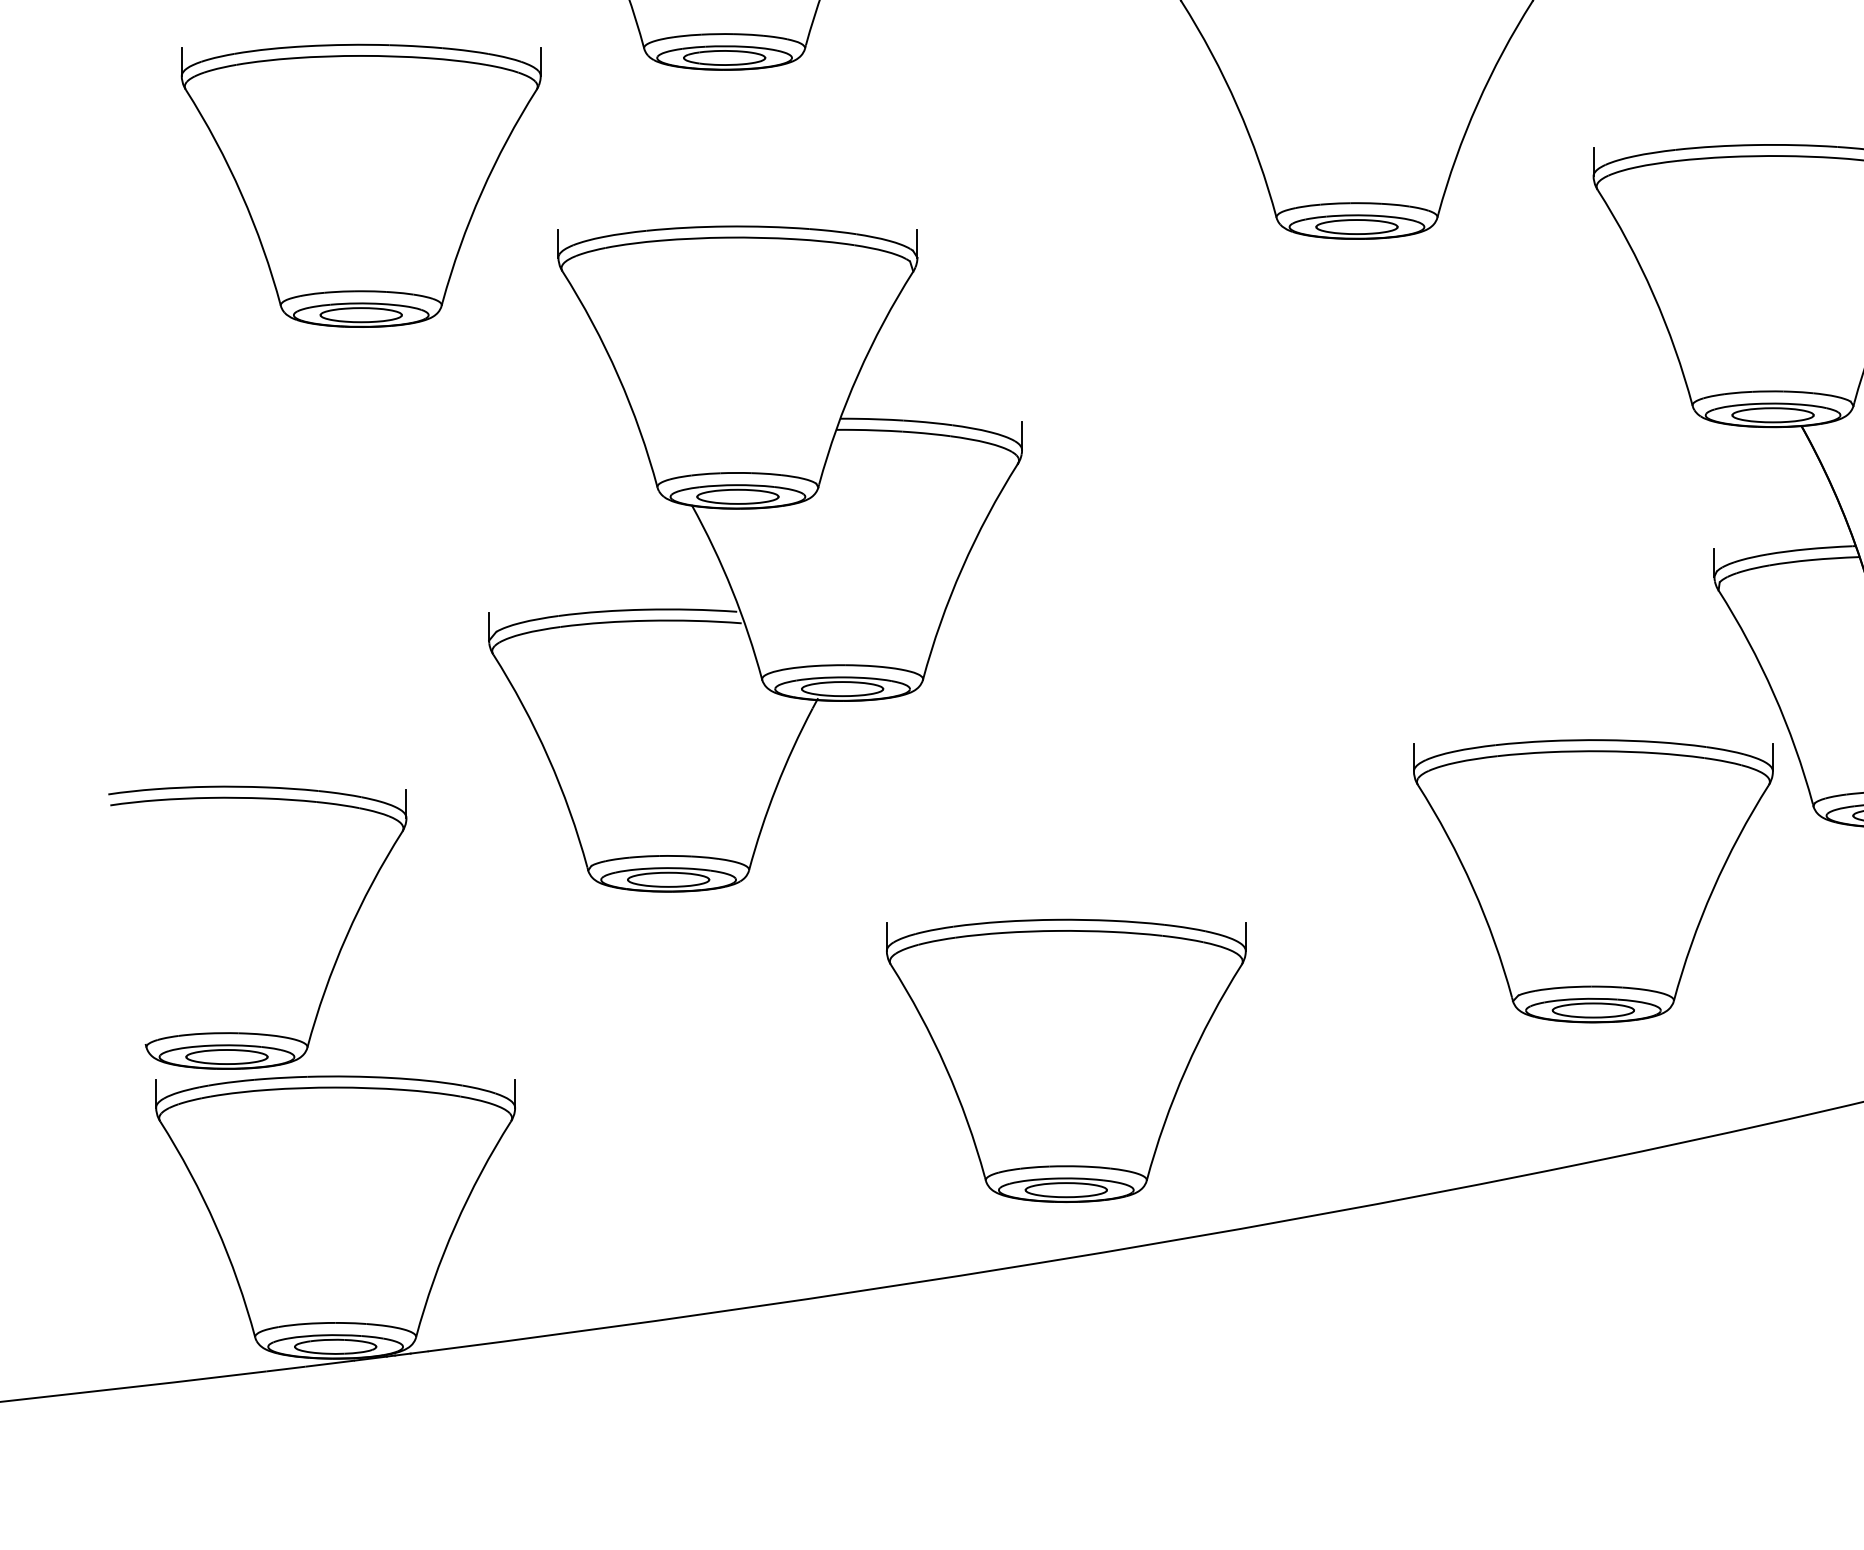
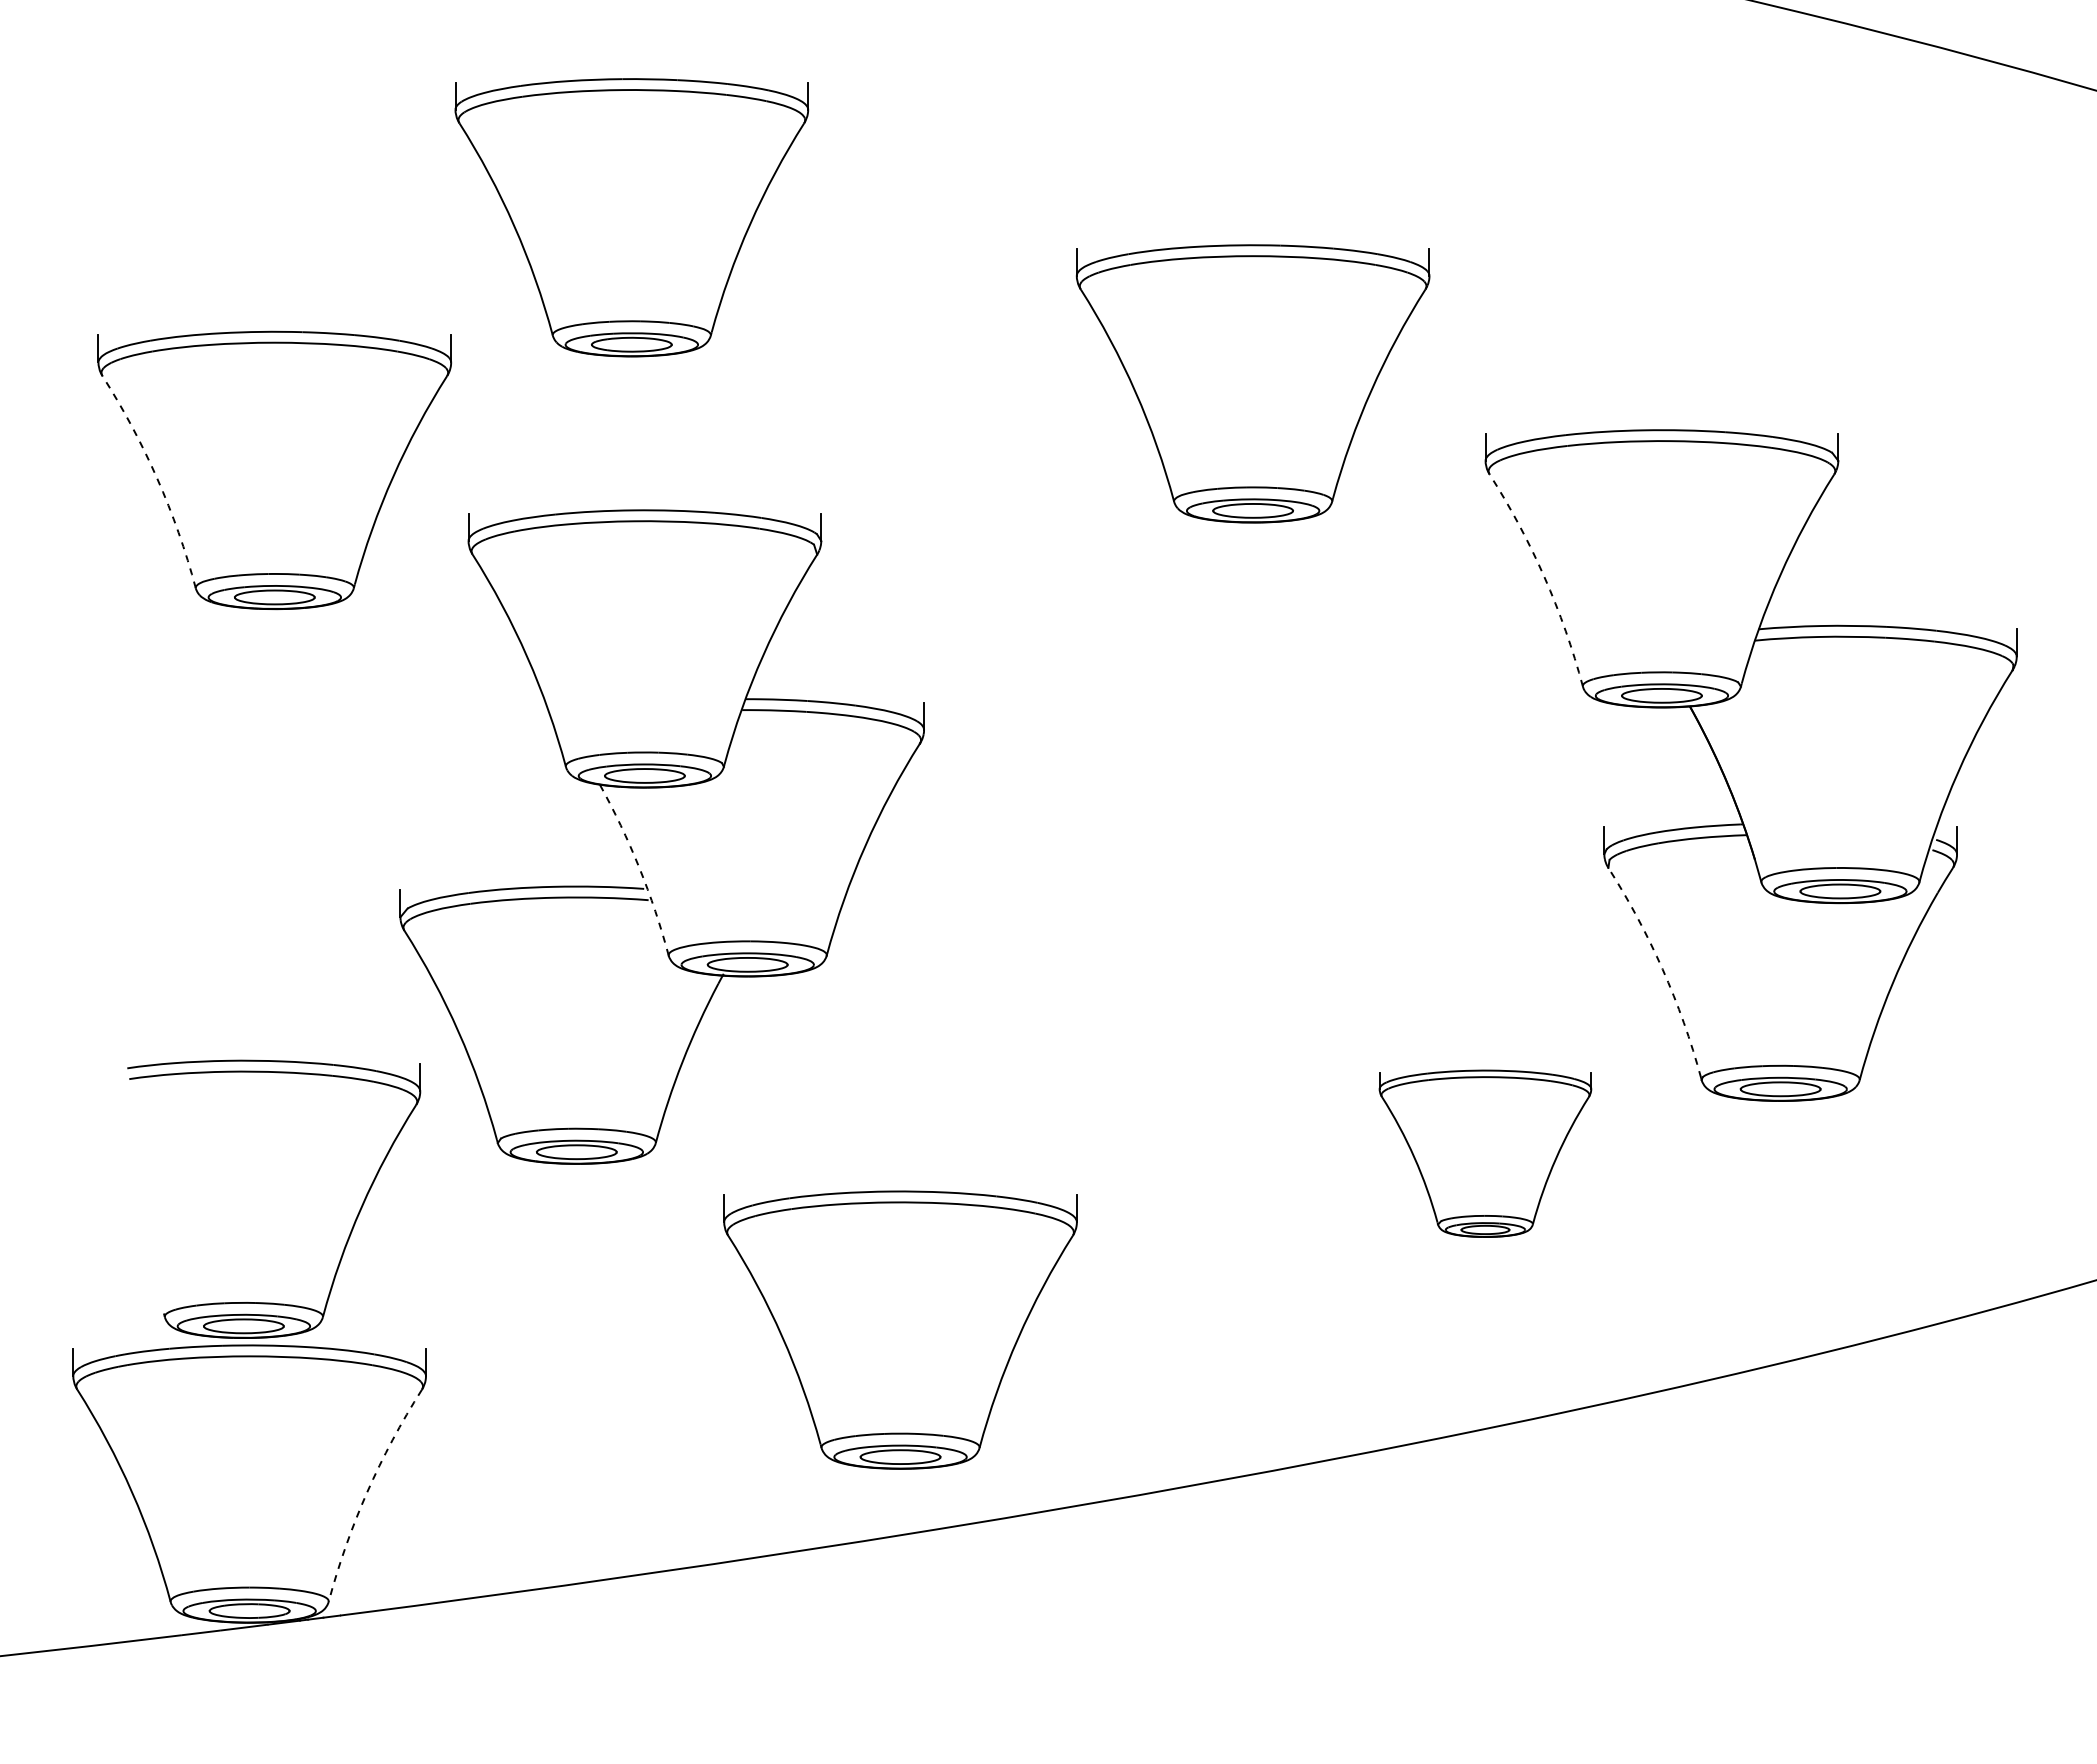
arc: (241, 194) -> (157, 478), solid -> dashed
arc: (1653, 294) -> (1544, 577), solid -> dashed
arc: (732, 590) -> (639, 867), solid -> dashed
arc: (1773, 693) -> (1662, 969), solid -> dashed
part: (1593, 881) -> (1485, 1153), size x0.6
part: (337, 954) -> (352, 1225), moved
part: (1066, 1060) -> (900, 1329), moved
arc: (455, 1226) -> (367, 1492), solid -> dashed

